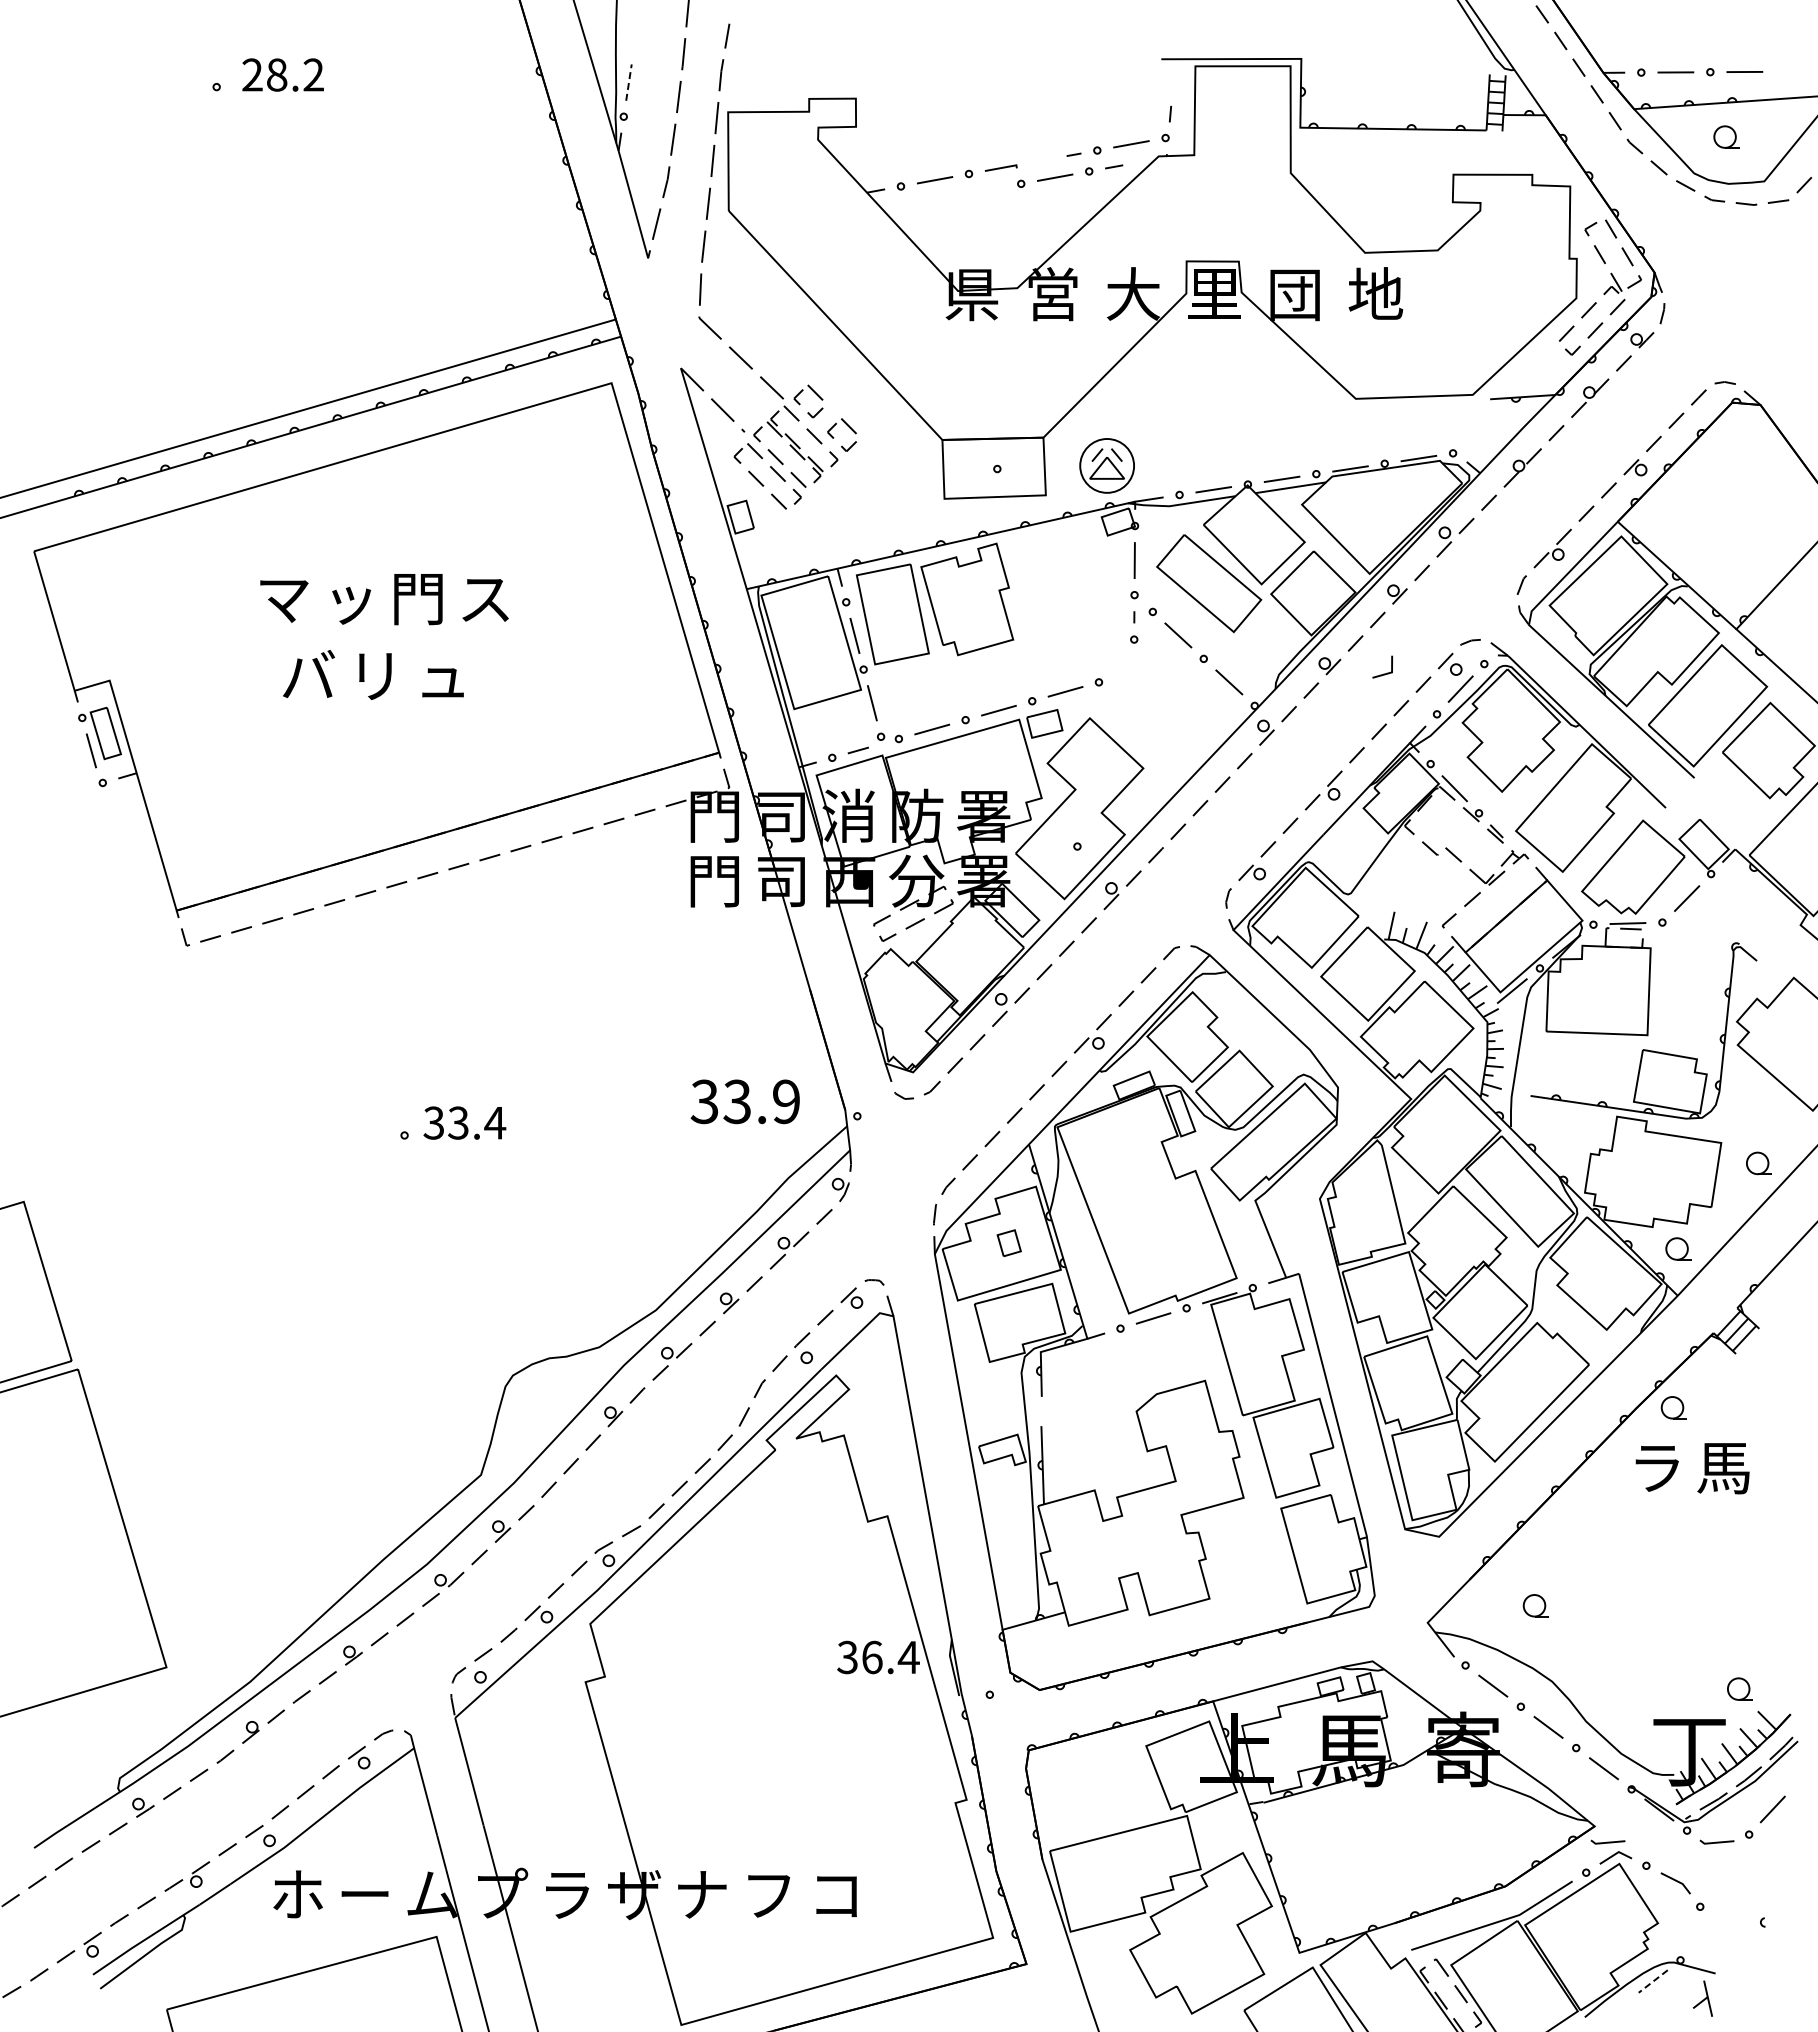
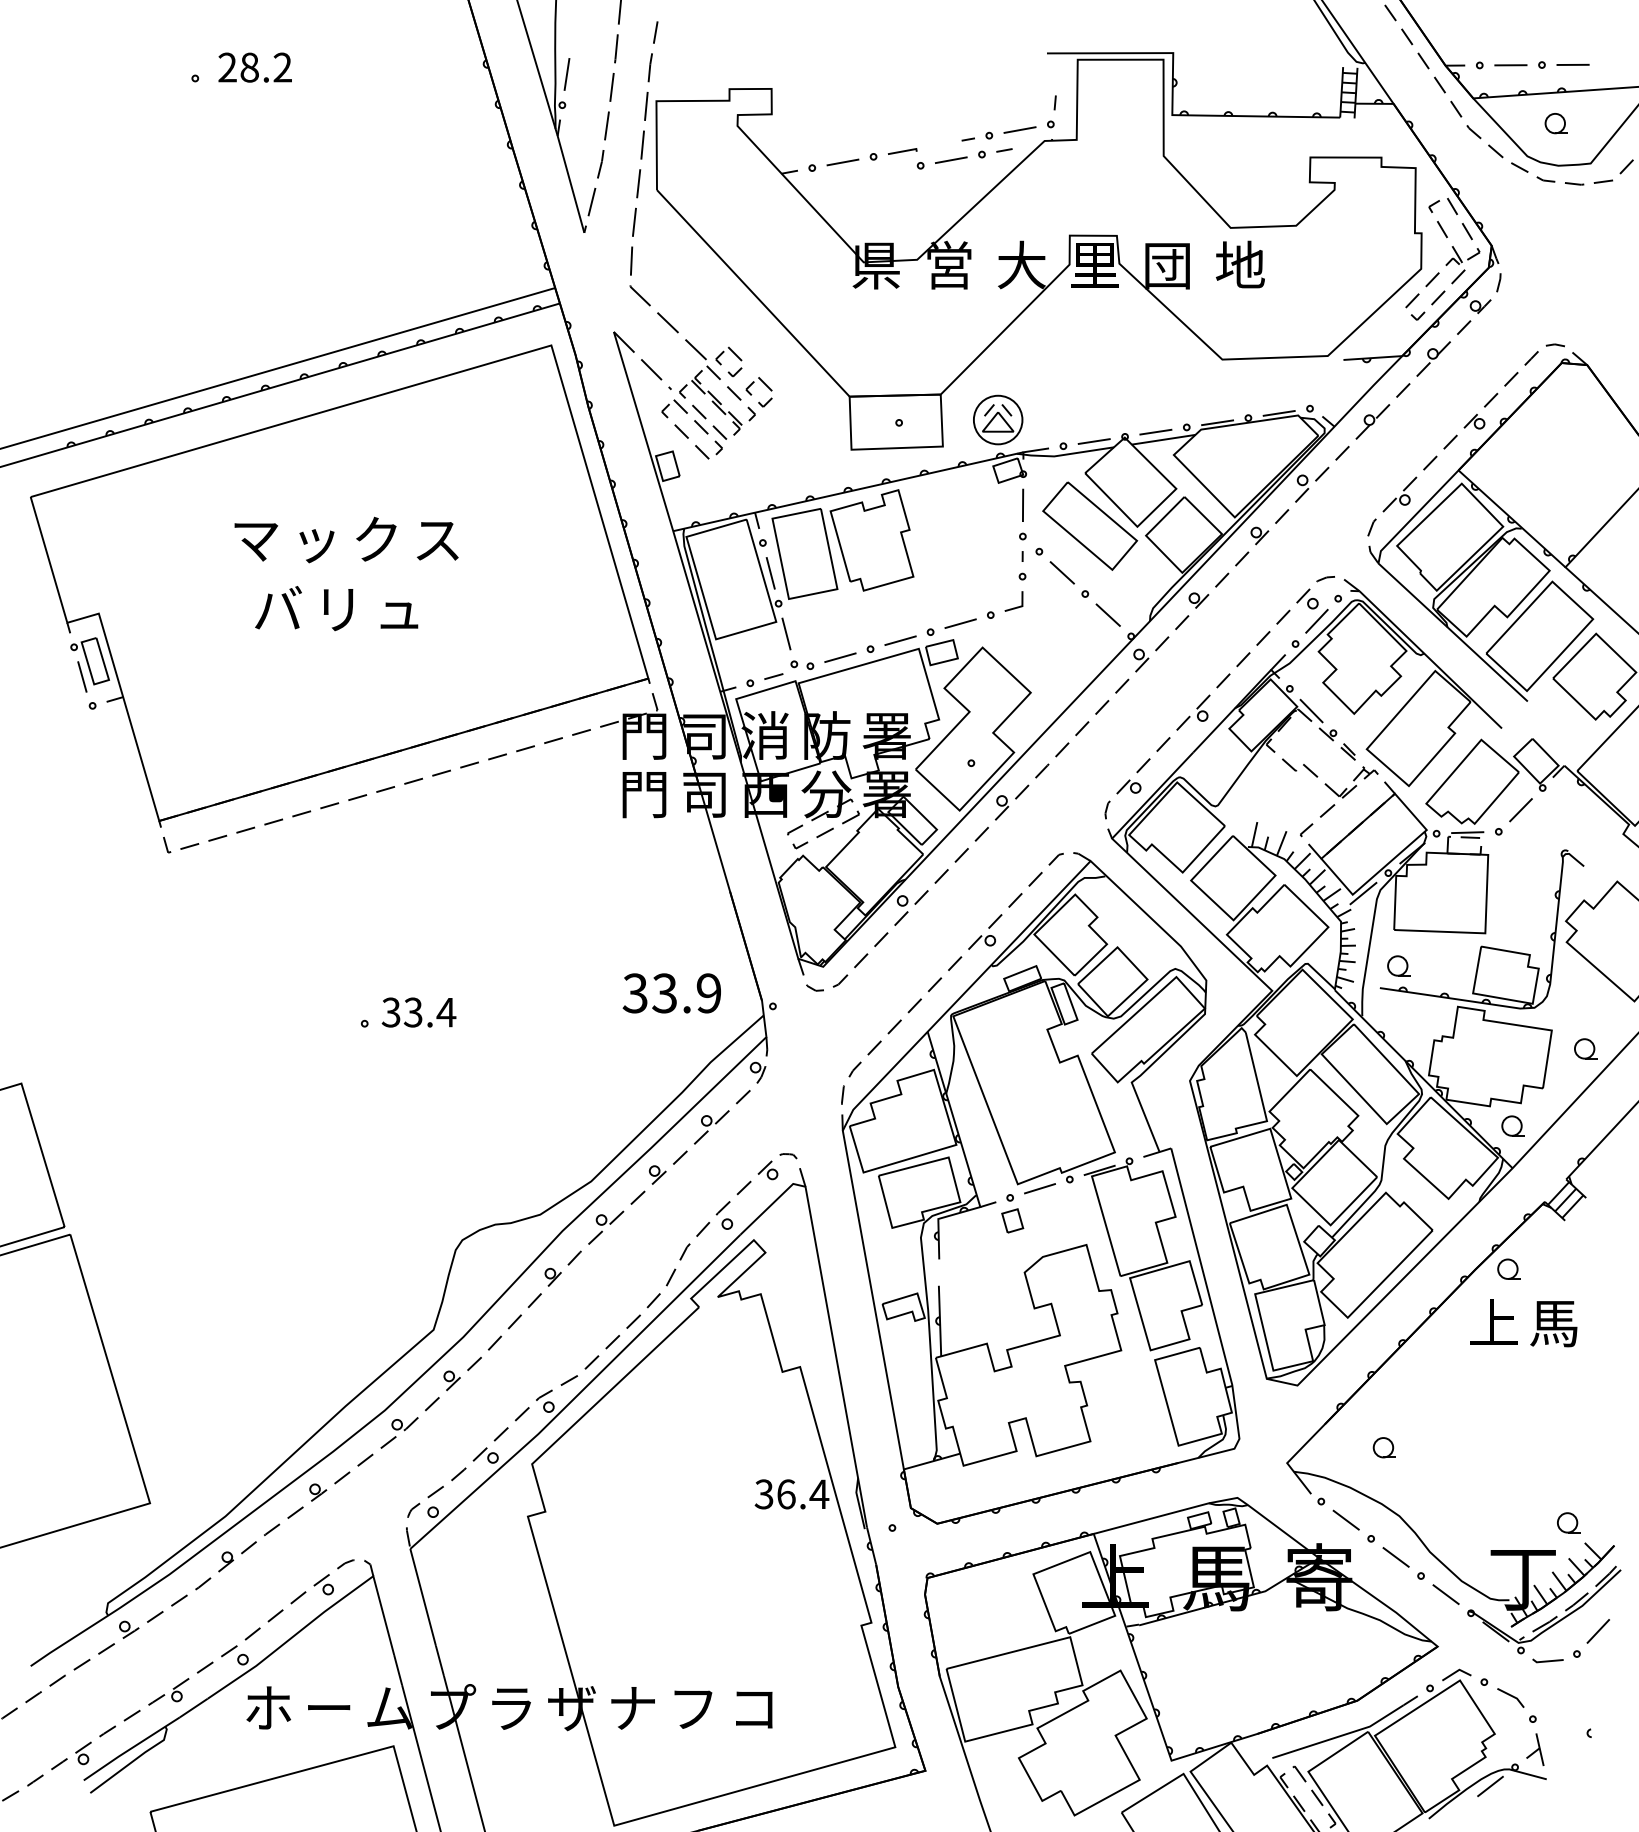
line: (629, 82) -> (567, 74), dashed -> solid
text: (418, 599) -> (377, 540), 門 -> ク
line: (1383, 673) -> (1014, 607), moved
part: (1551, 1071) -> (1398, 966), added
part: (1008, 1243) -> (1011, 1221), moved
text: (1656, 1466) -> (1493, 1322), ラ -> 上
line: (1607, 1841) -> (1449, 1660), removed
line: (1652, 1981) -> (1489, 1786), dashed -> solid
part: (1702, 1998) -> (1534, 1749), moved

